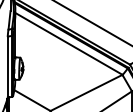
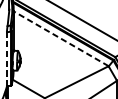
line: (69, 43) -> (61, 38), solid -> dashed
line: (7, 66) -> (6, 58), solid -> dashed

